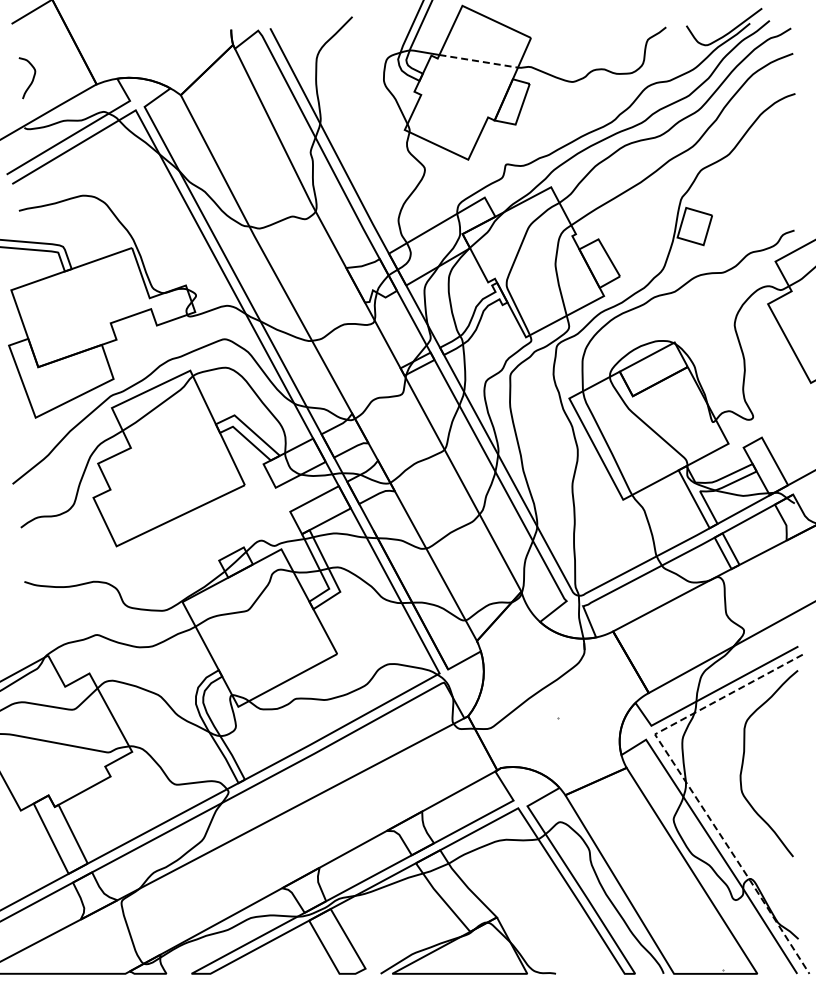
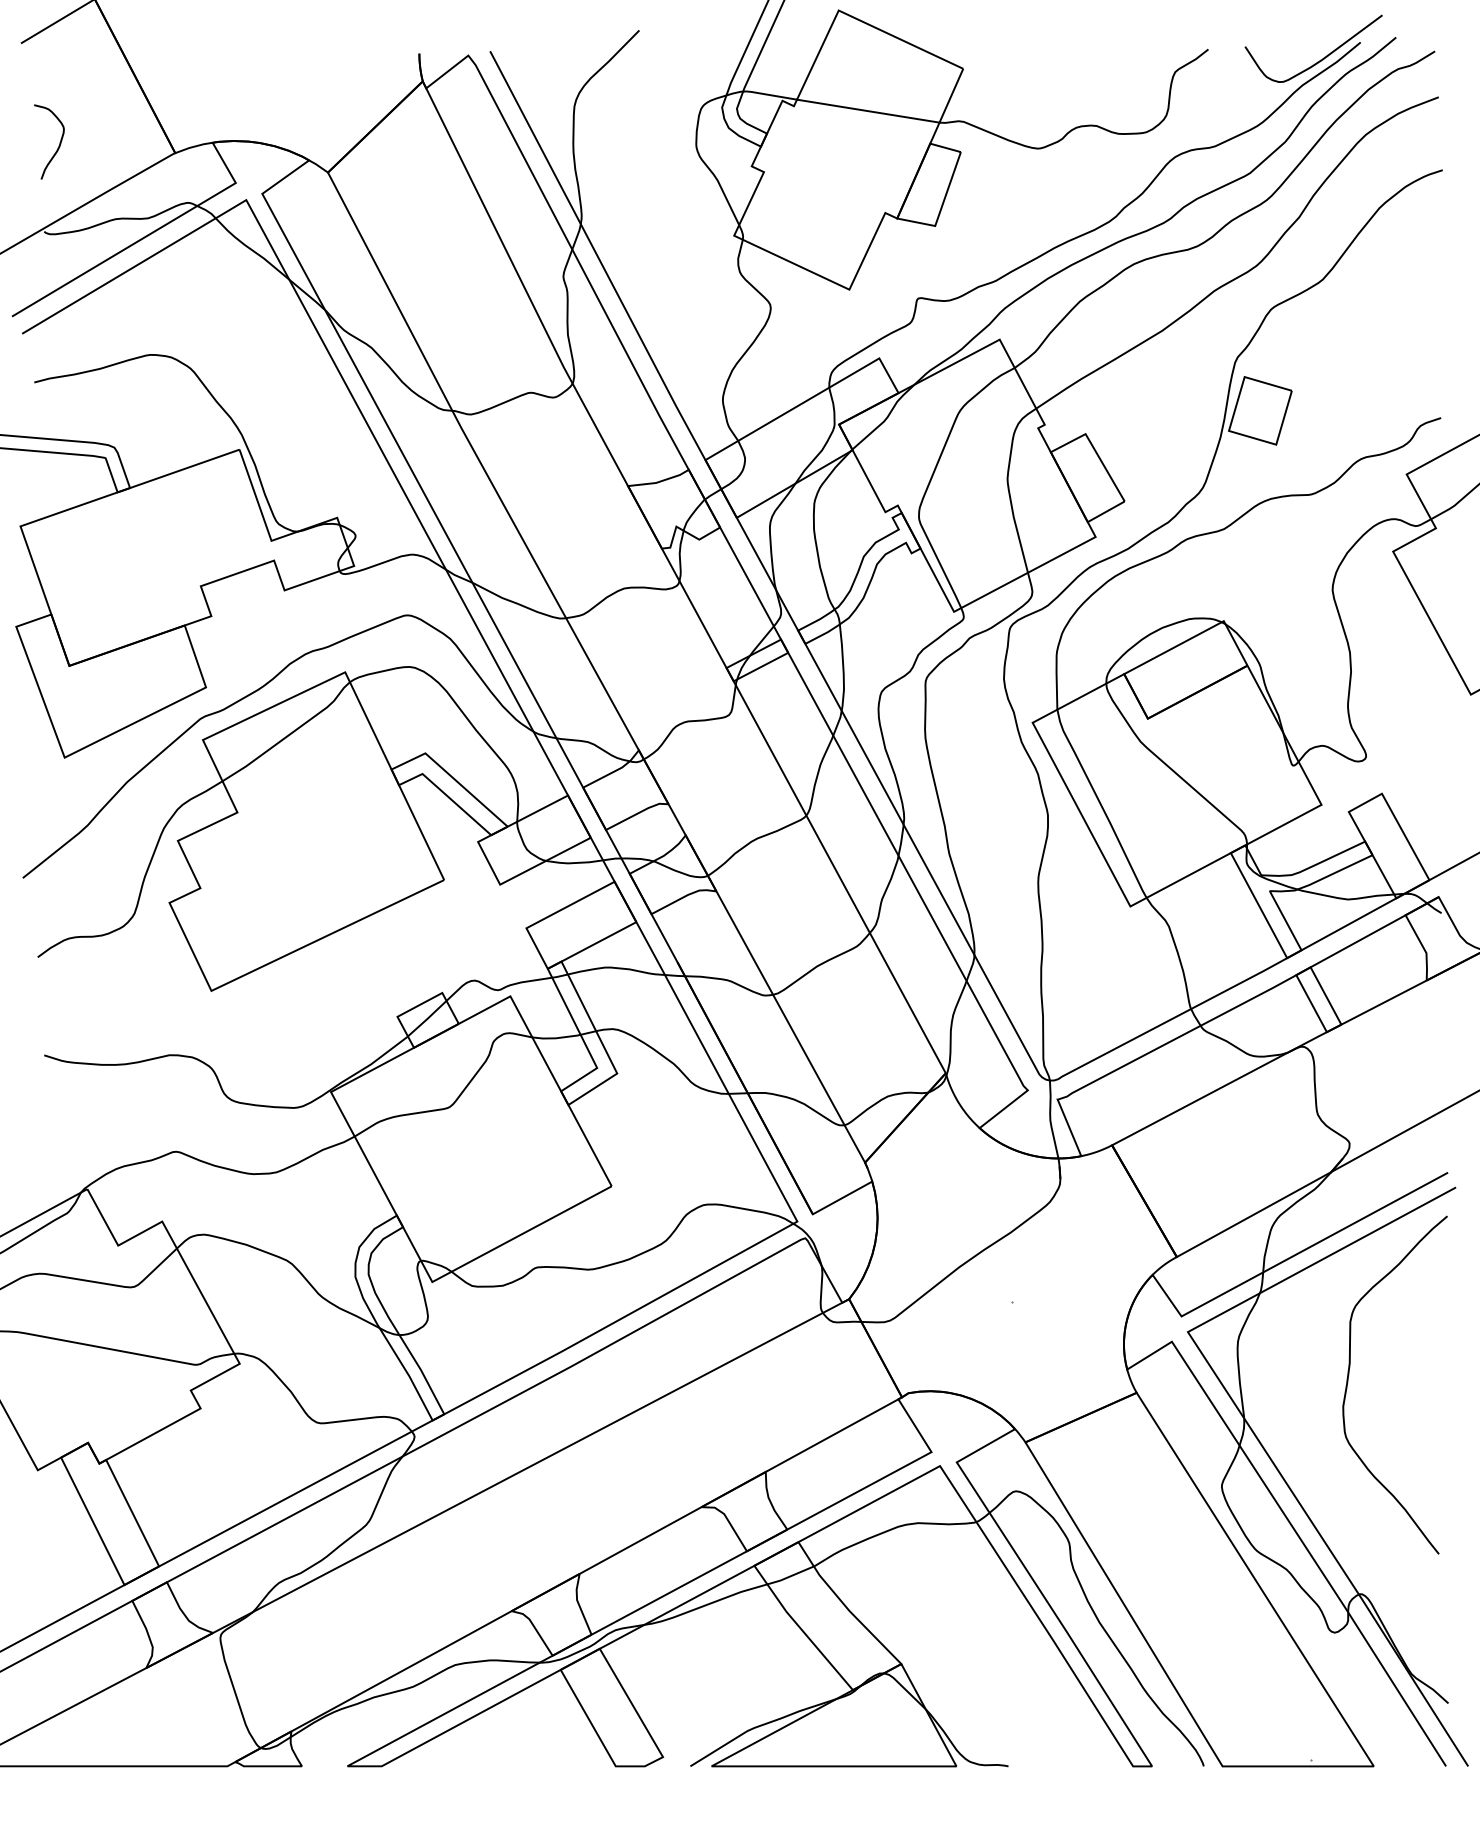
line: (478, 61) -> (867, 111), dashed -> solid
line: (687, 783) -> (1246, 1421), dashed -> solid

